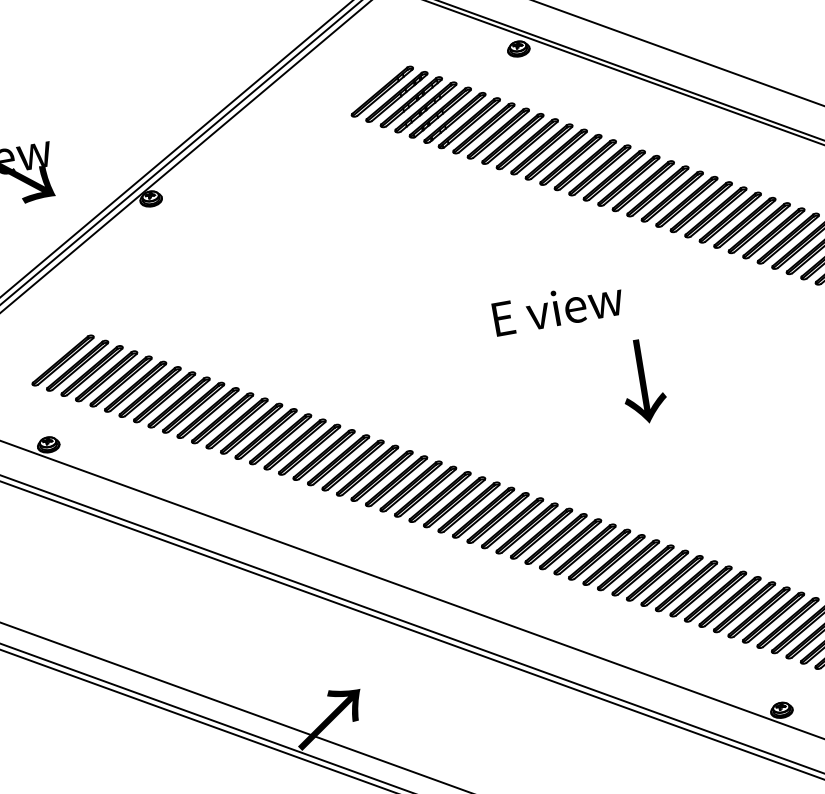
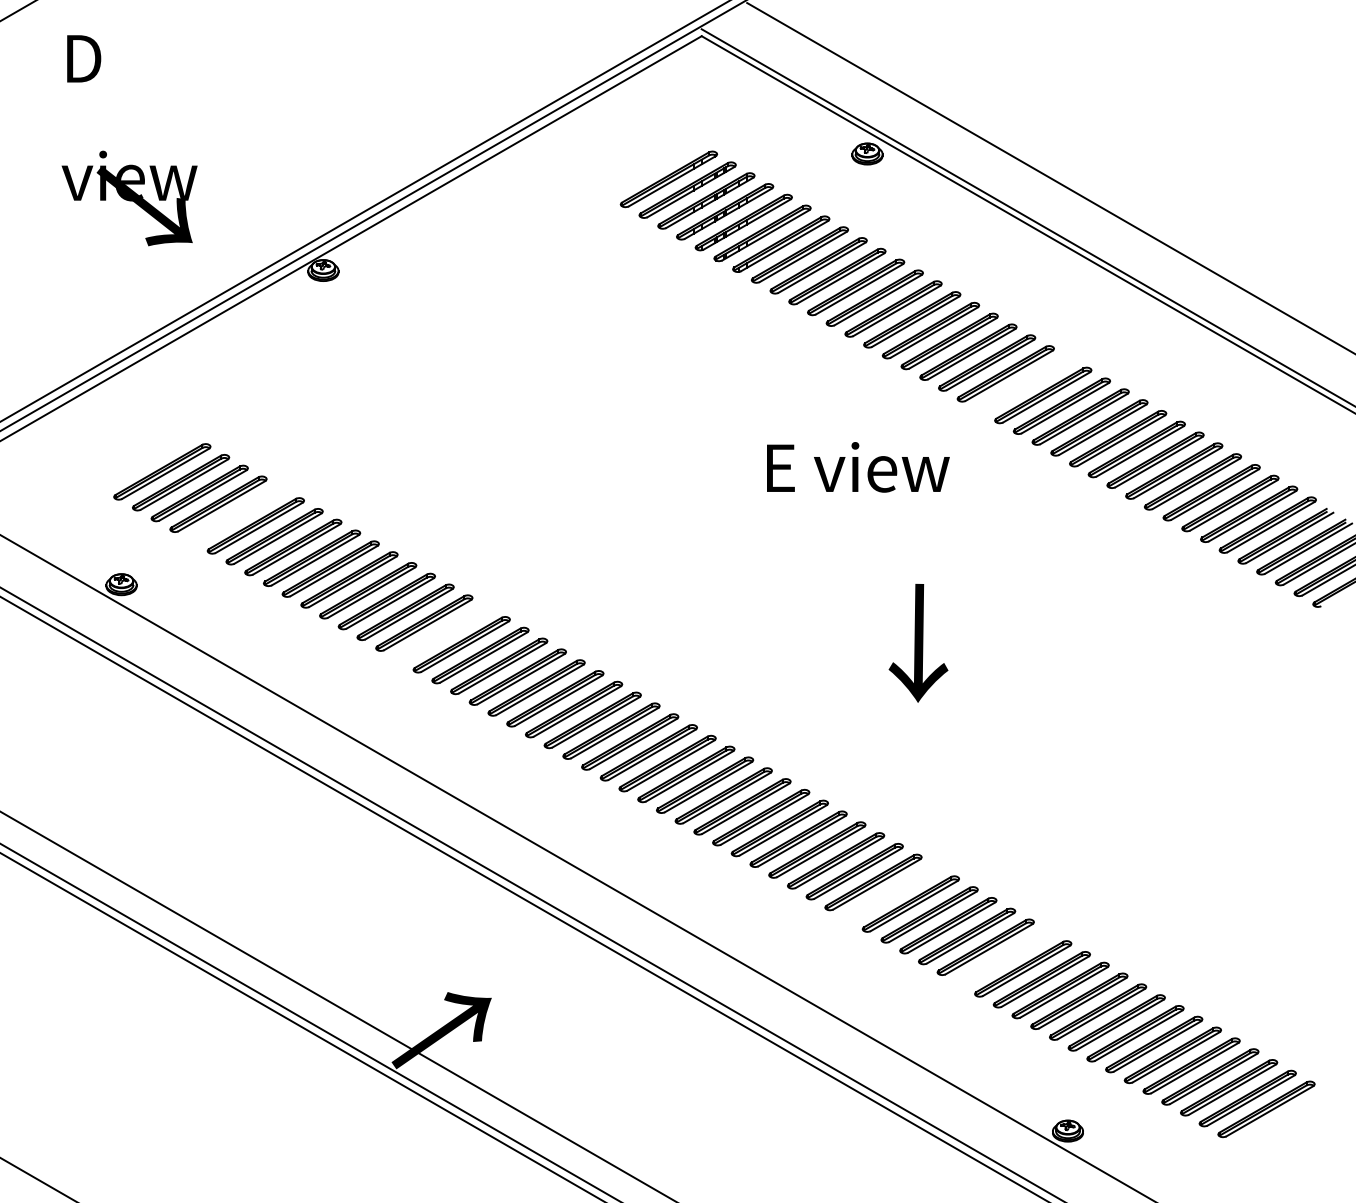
part: (657, 191) -> (1024, 384), removed
text: (558, 308) -> (858, 467), moved
part: (121, 381) -> (237, 514), removed
text: (642, 381) -> (918, 643), moved
part: (280, 438) -> (443, 633), removed
part: (628, 564) -> (892, 892), removed
part: (715, 596) -> (1004, 957), removed

